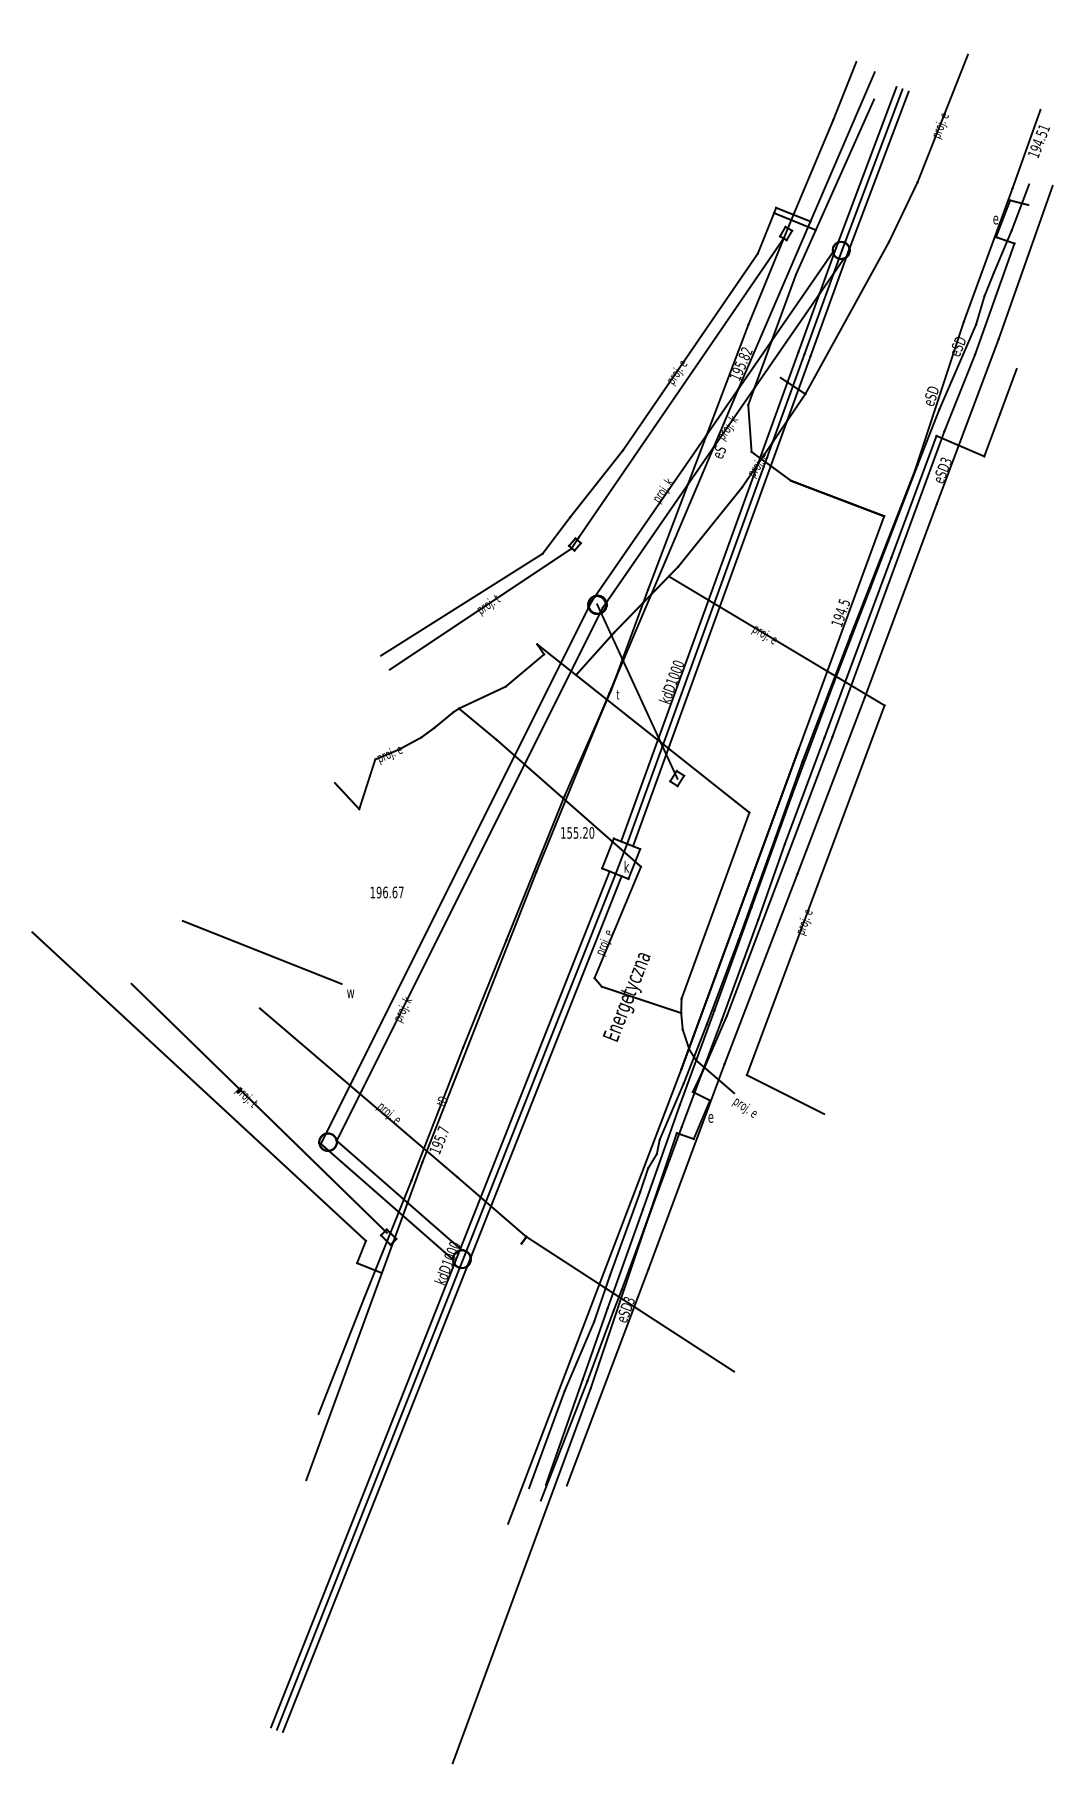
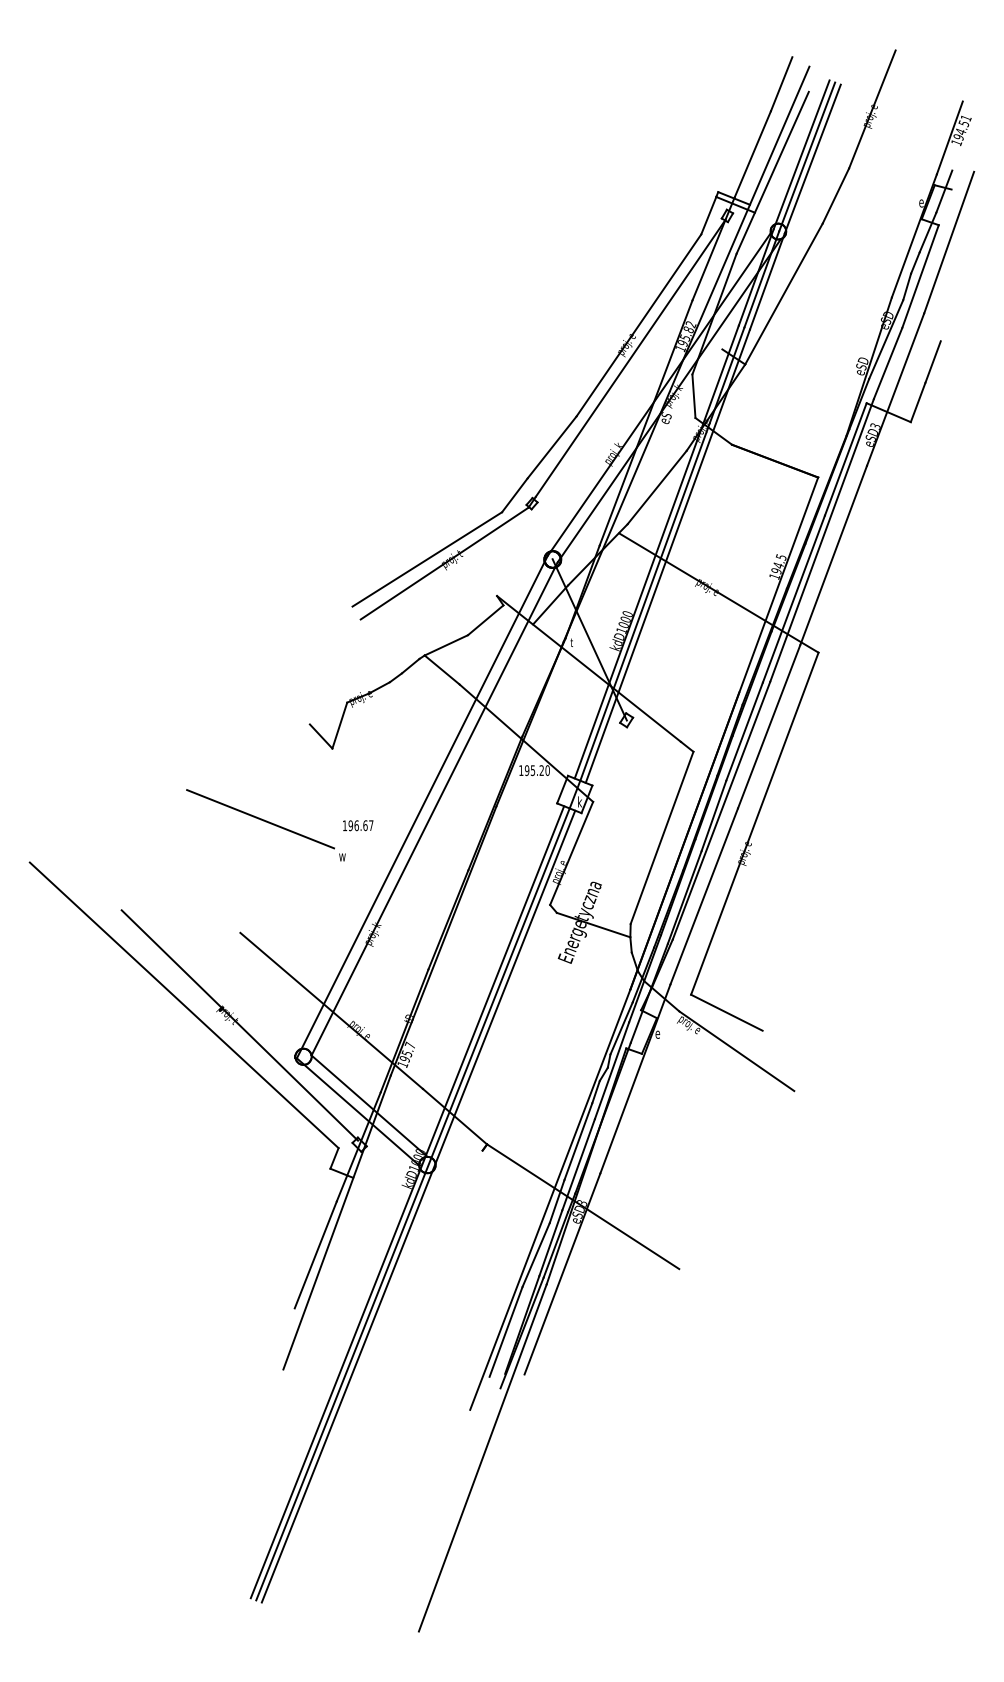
text: (568, 832) -> (526, 770), 155.20 -> 195.20
part: (267, 959) -> (265, 825), moved
line: (795, 1136) -> (736, 1051), added

